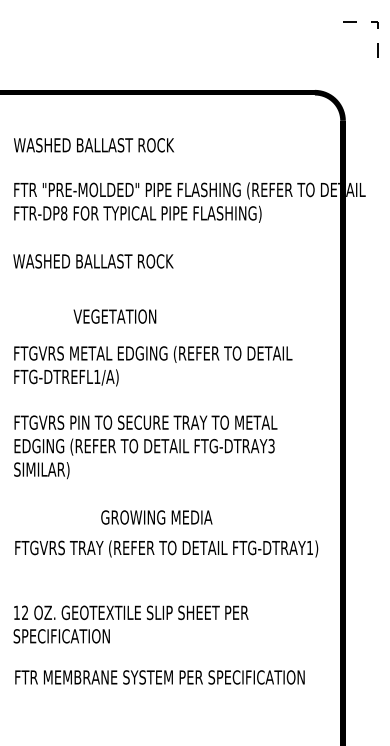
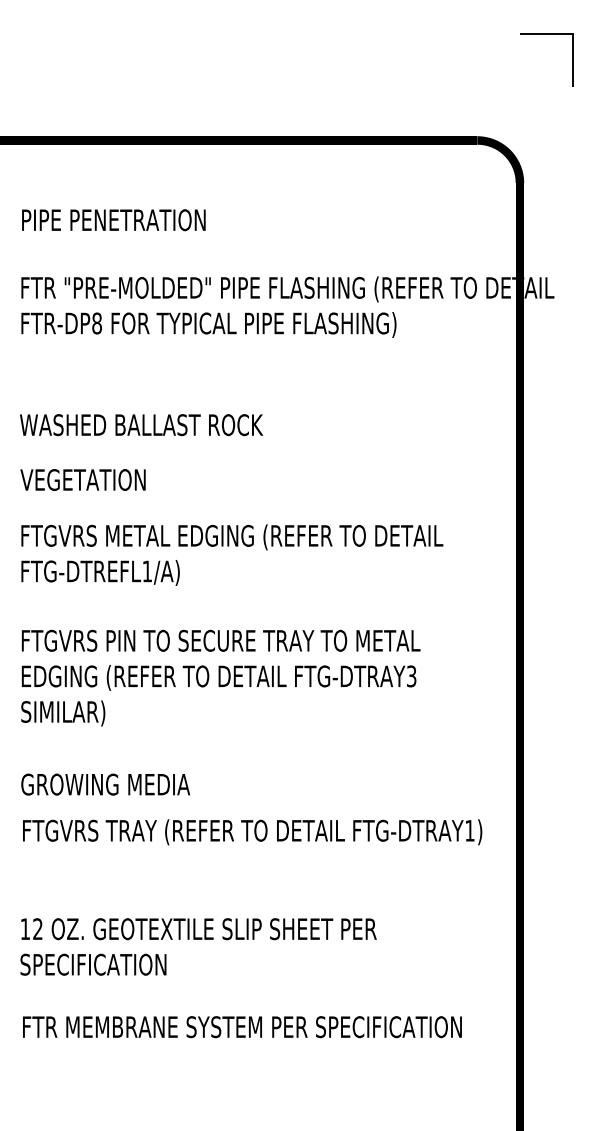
line: (378, 22) -> (573, 34), dashed -> solid
text: (94, 145) -> (143, 220), WASHED BALLAST ROCK -> PIPE PENETRATION
text: (93, 261) -> (141, 425), moved
text: (114, 316) -> (82, 479), moved
text: (156, 517) -> (105, 784), moved

